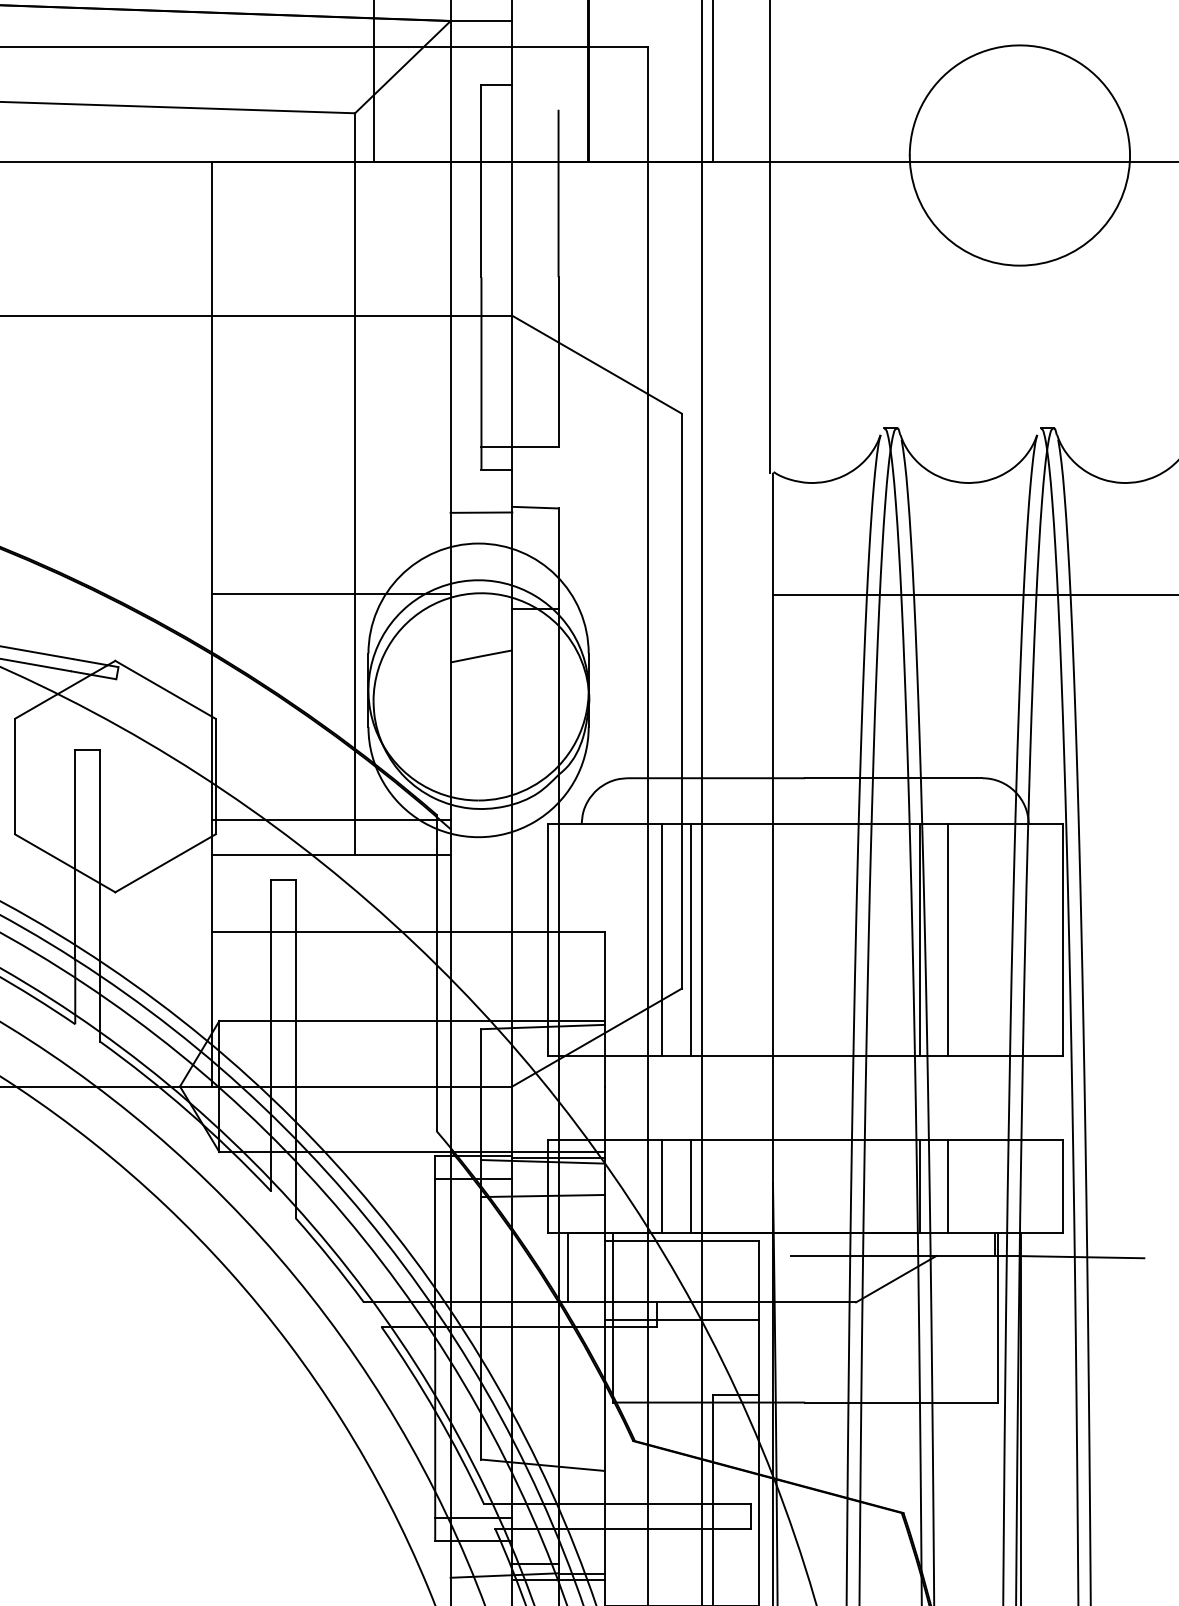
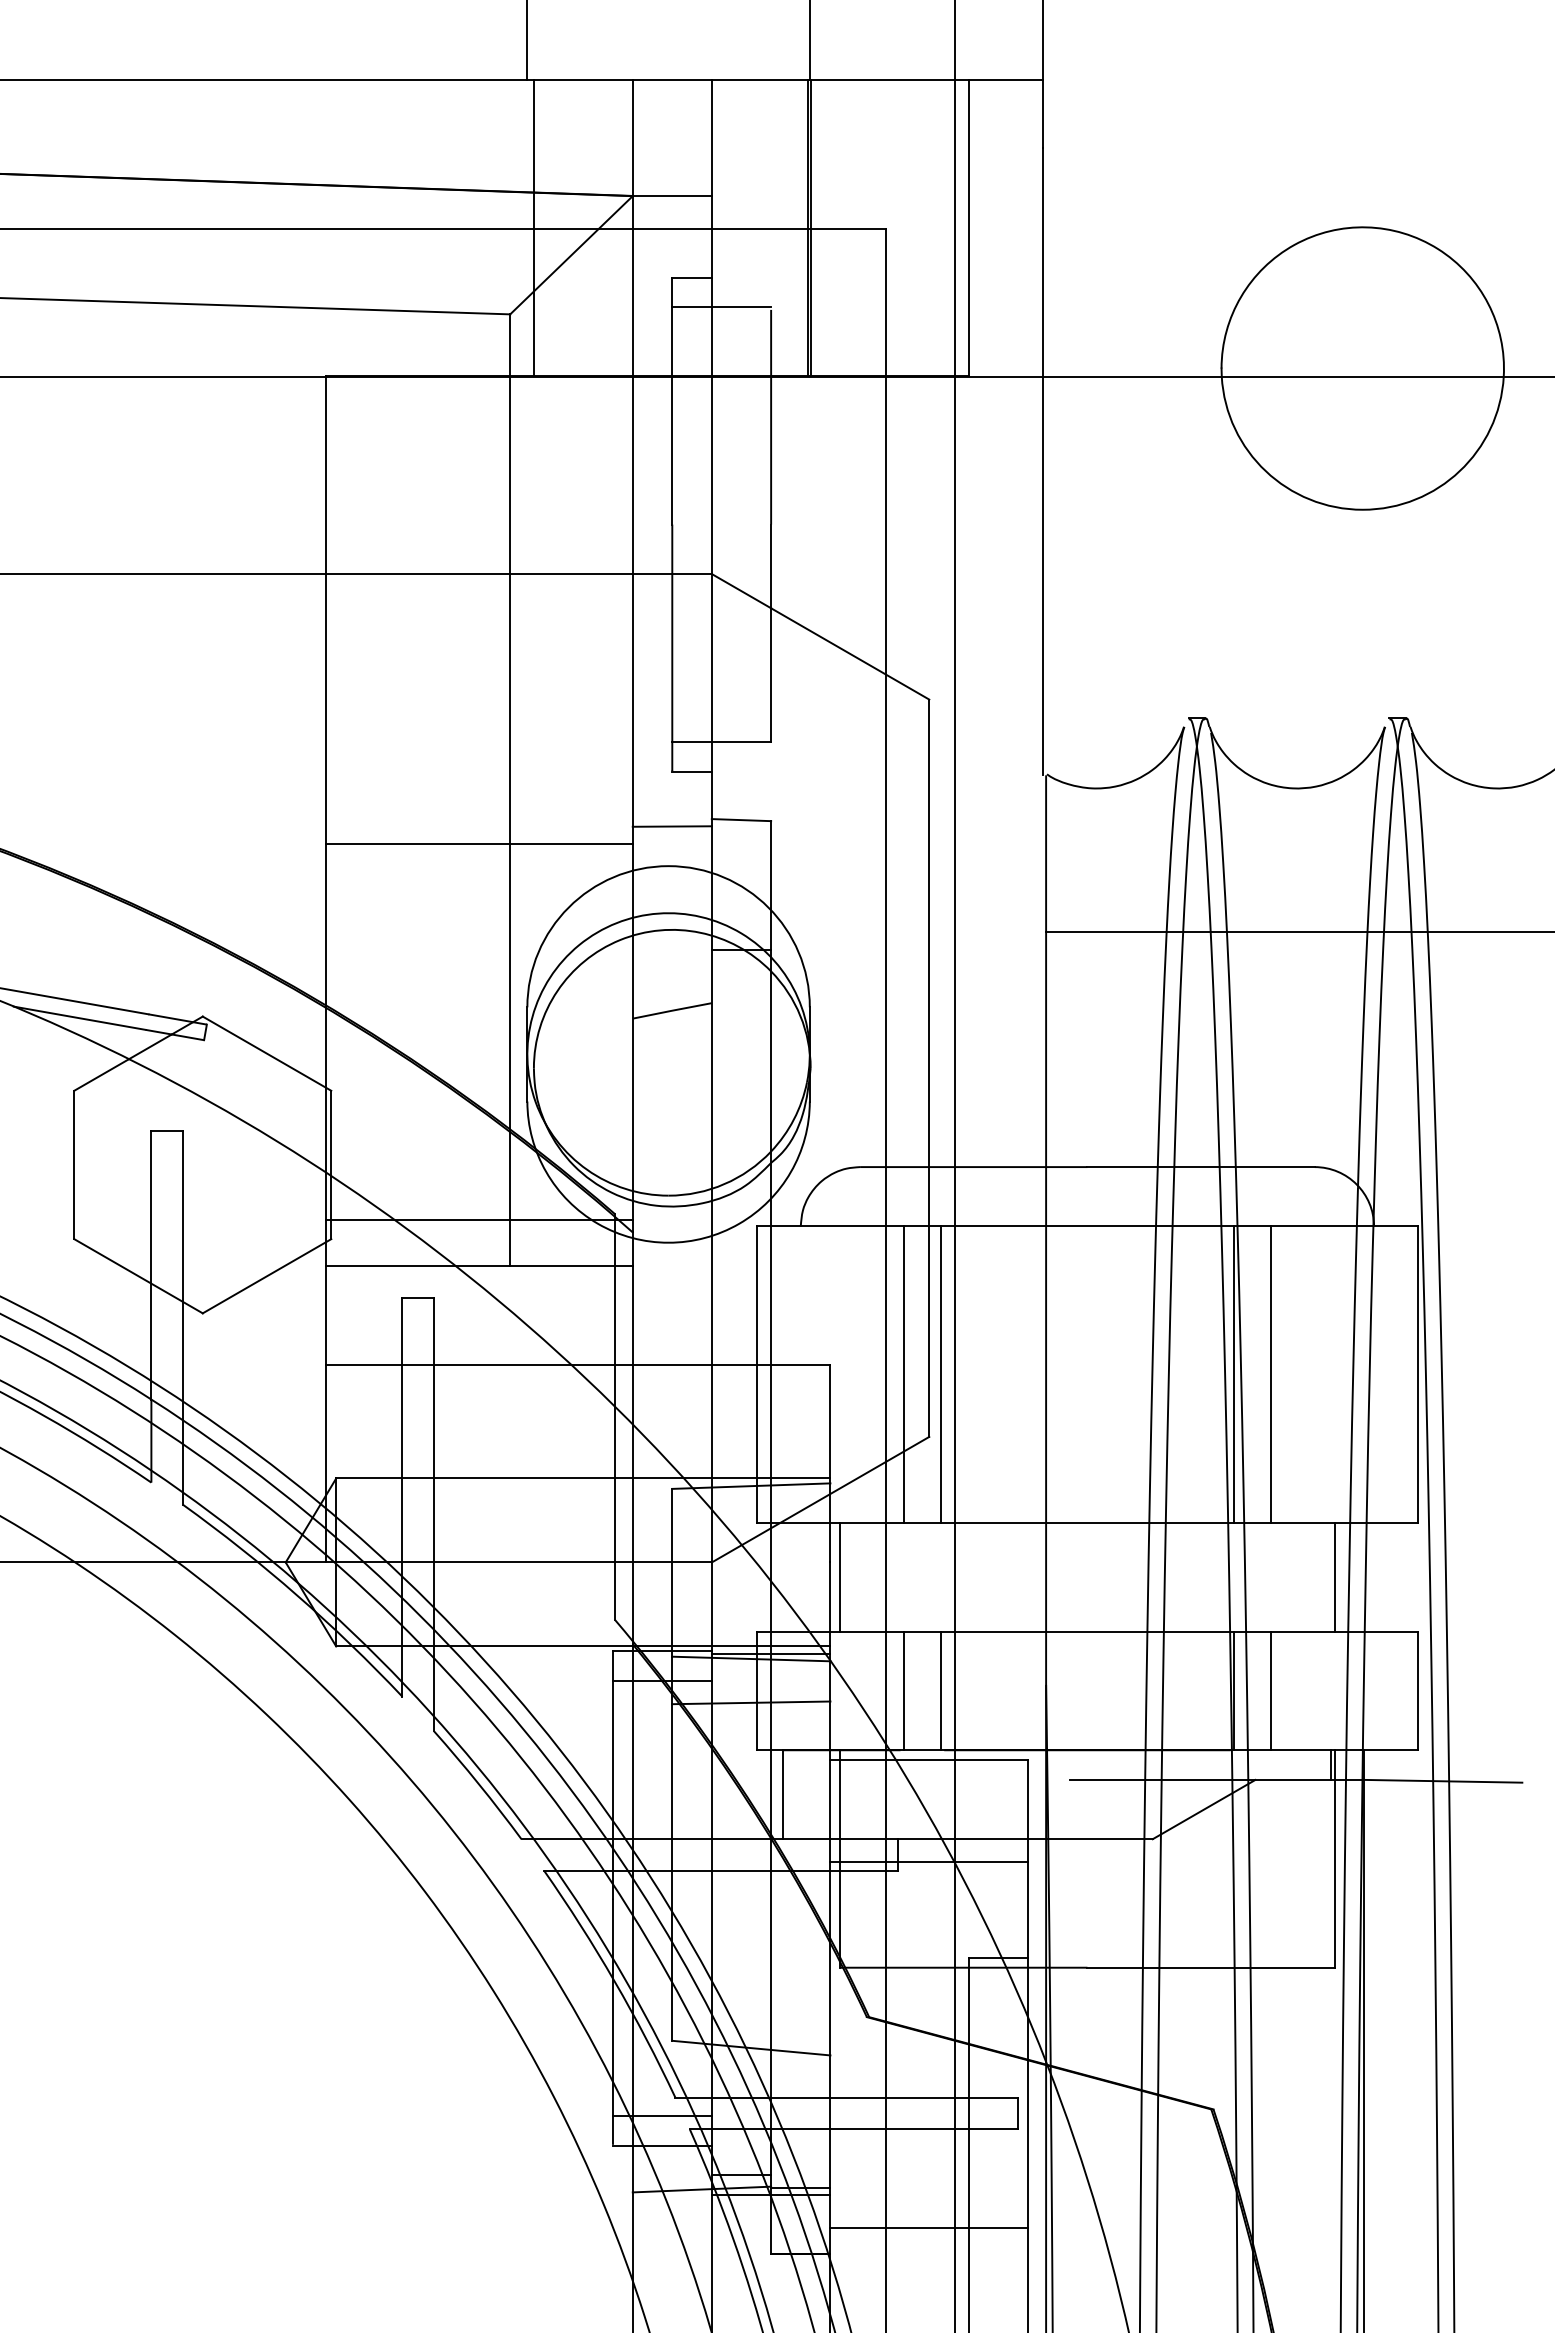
line: (519, 107) -> (721, 307), added
line: (331, 594) -> (479, 844), moved
line: (612, 1097) -> (840, 1576), added
line: (997, 1097) -> (1334, 1576), added

